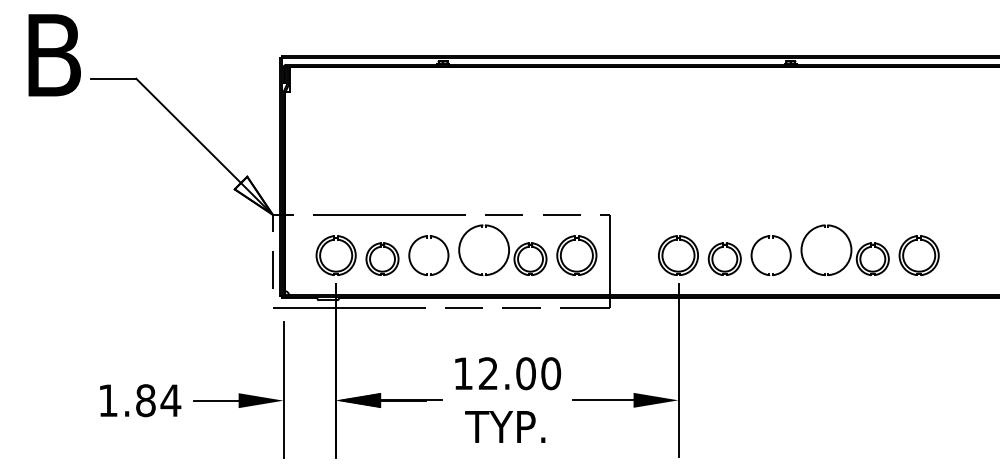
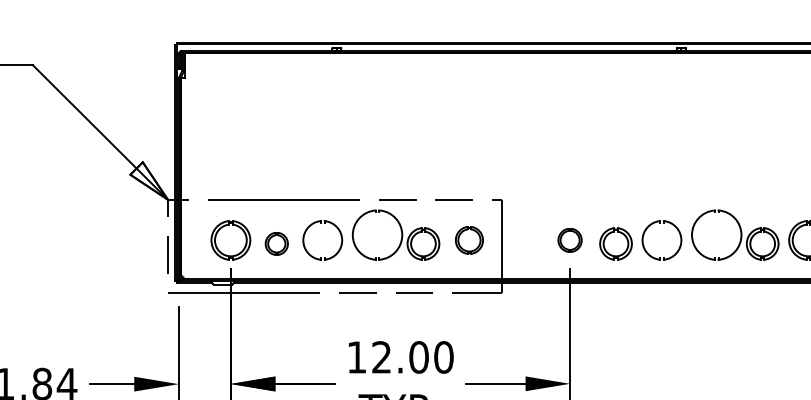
part: (576, 255) -> (469, 240), size x0.7
part: (678, 255) -> (570, 240), size x0.6
part: (382, 258) -> (276, 243), size x0.7

